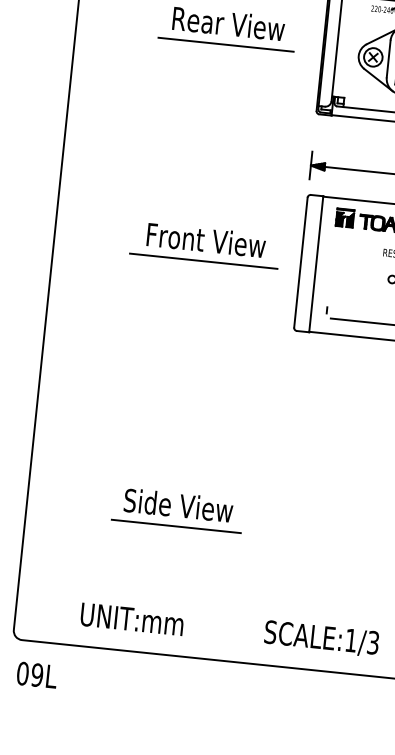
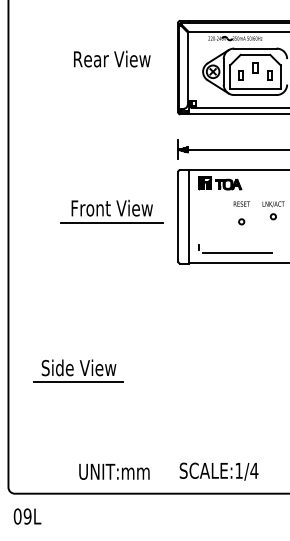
line: (225, 44) -> (111, 73), removed
part: (177, 509) -> (78, 370), moved
text: (132, 618) -> (114, 471), moved
text: (373, 642) -> (254, 470), SCALE:1/3 -> SCALE:1/4

